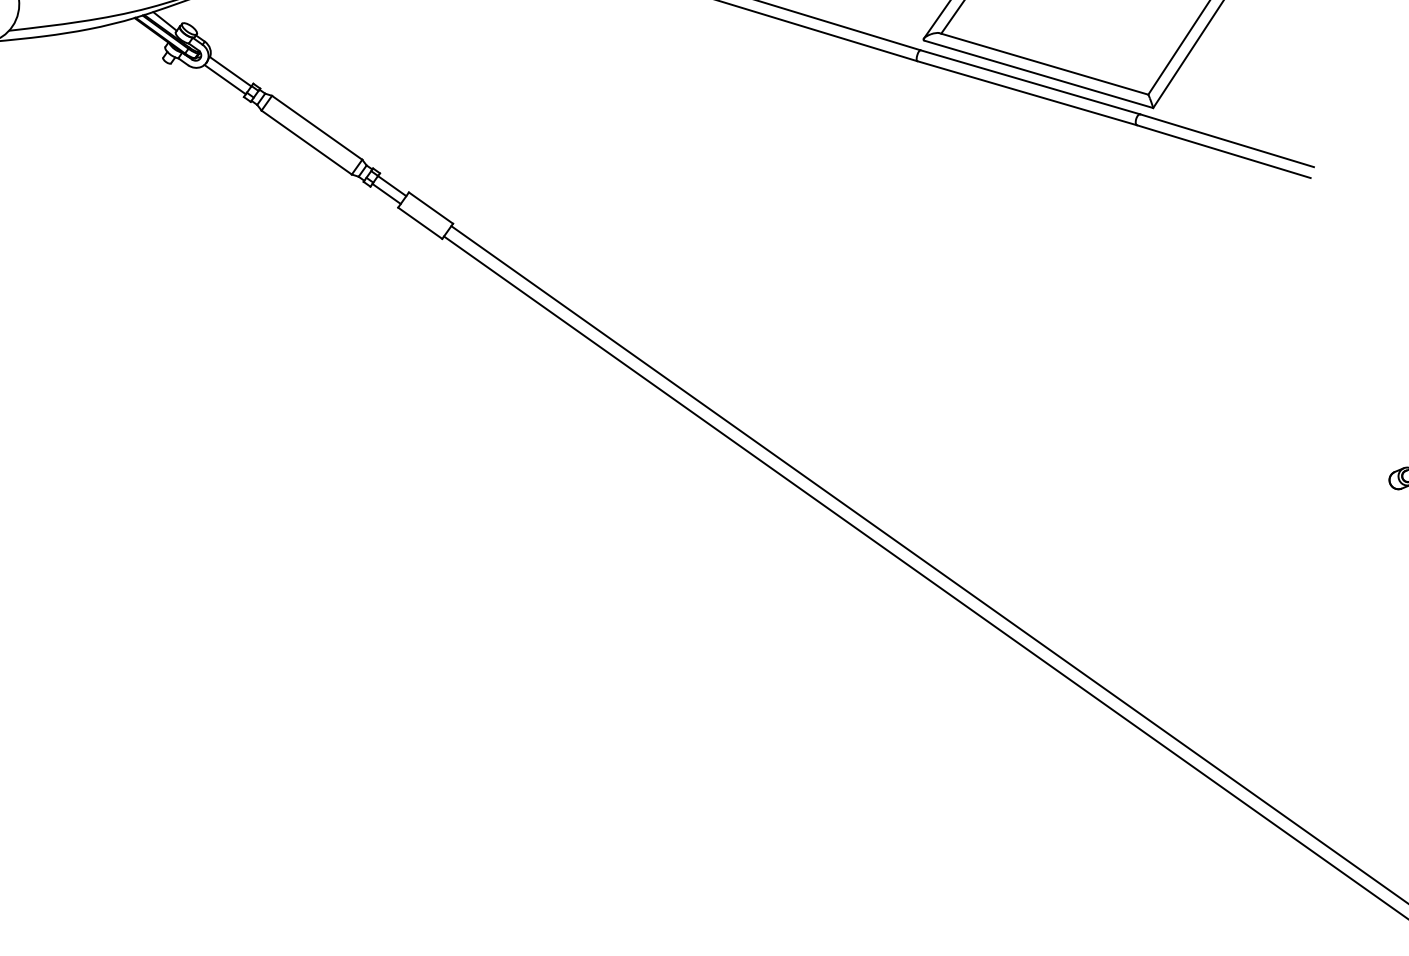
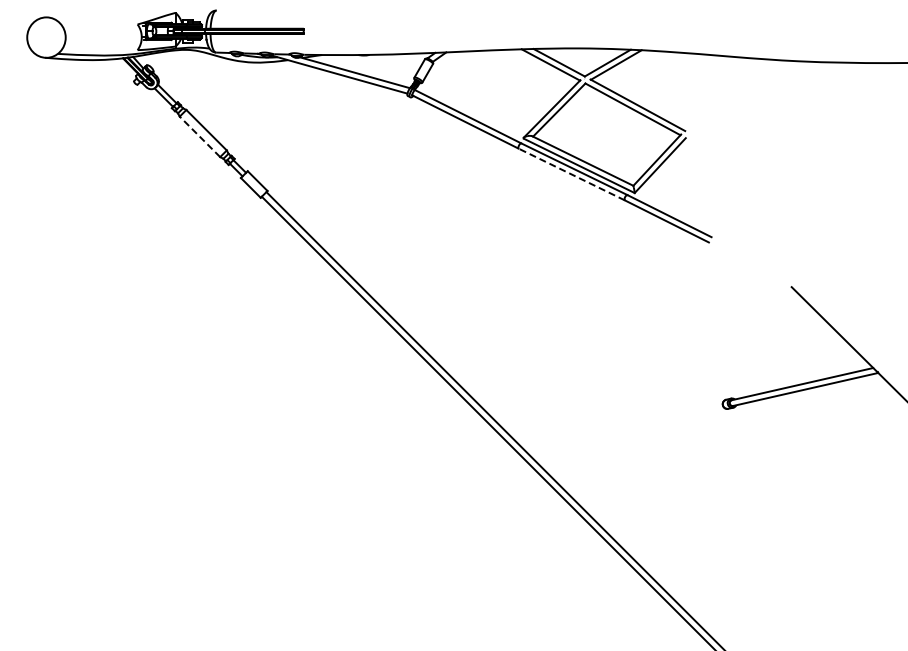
line: (1026, 93) -> (571, 174), solid -> dashed
line: (305, 142) -> (199, 136), solid -> dashed

